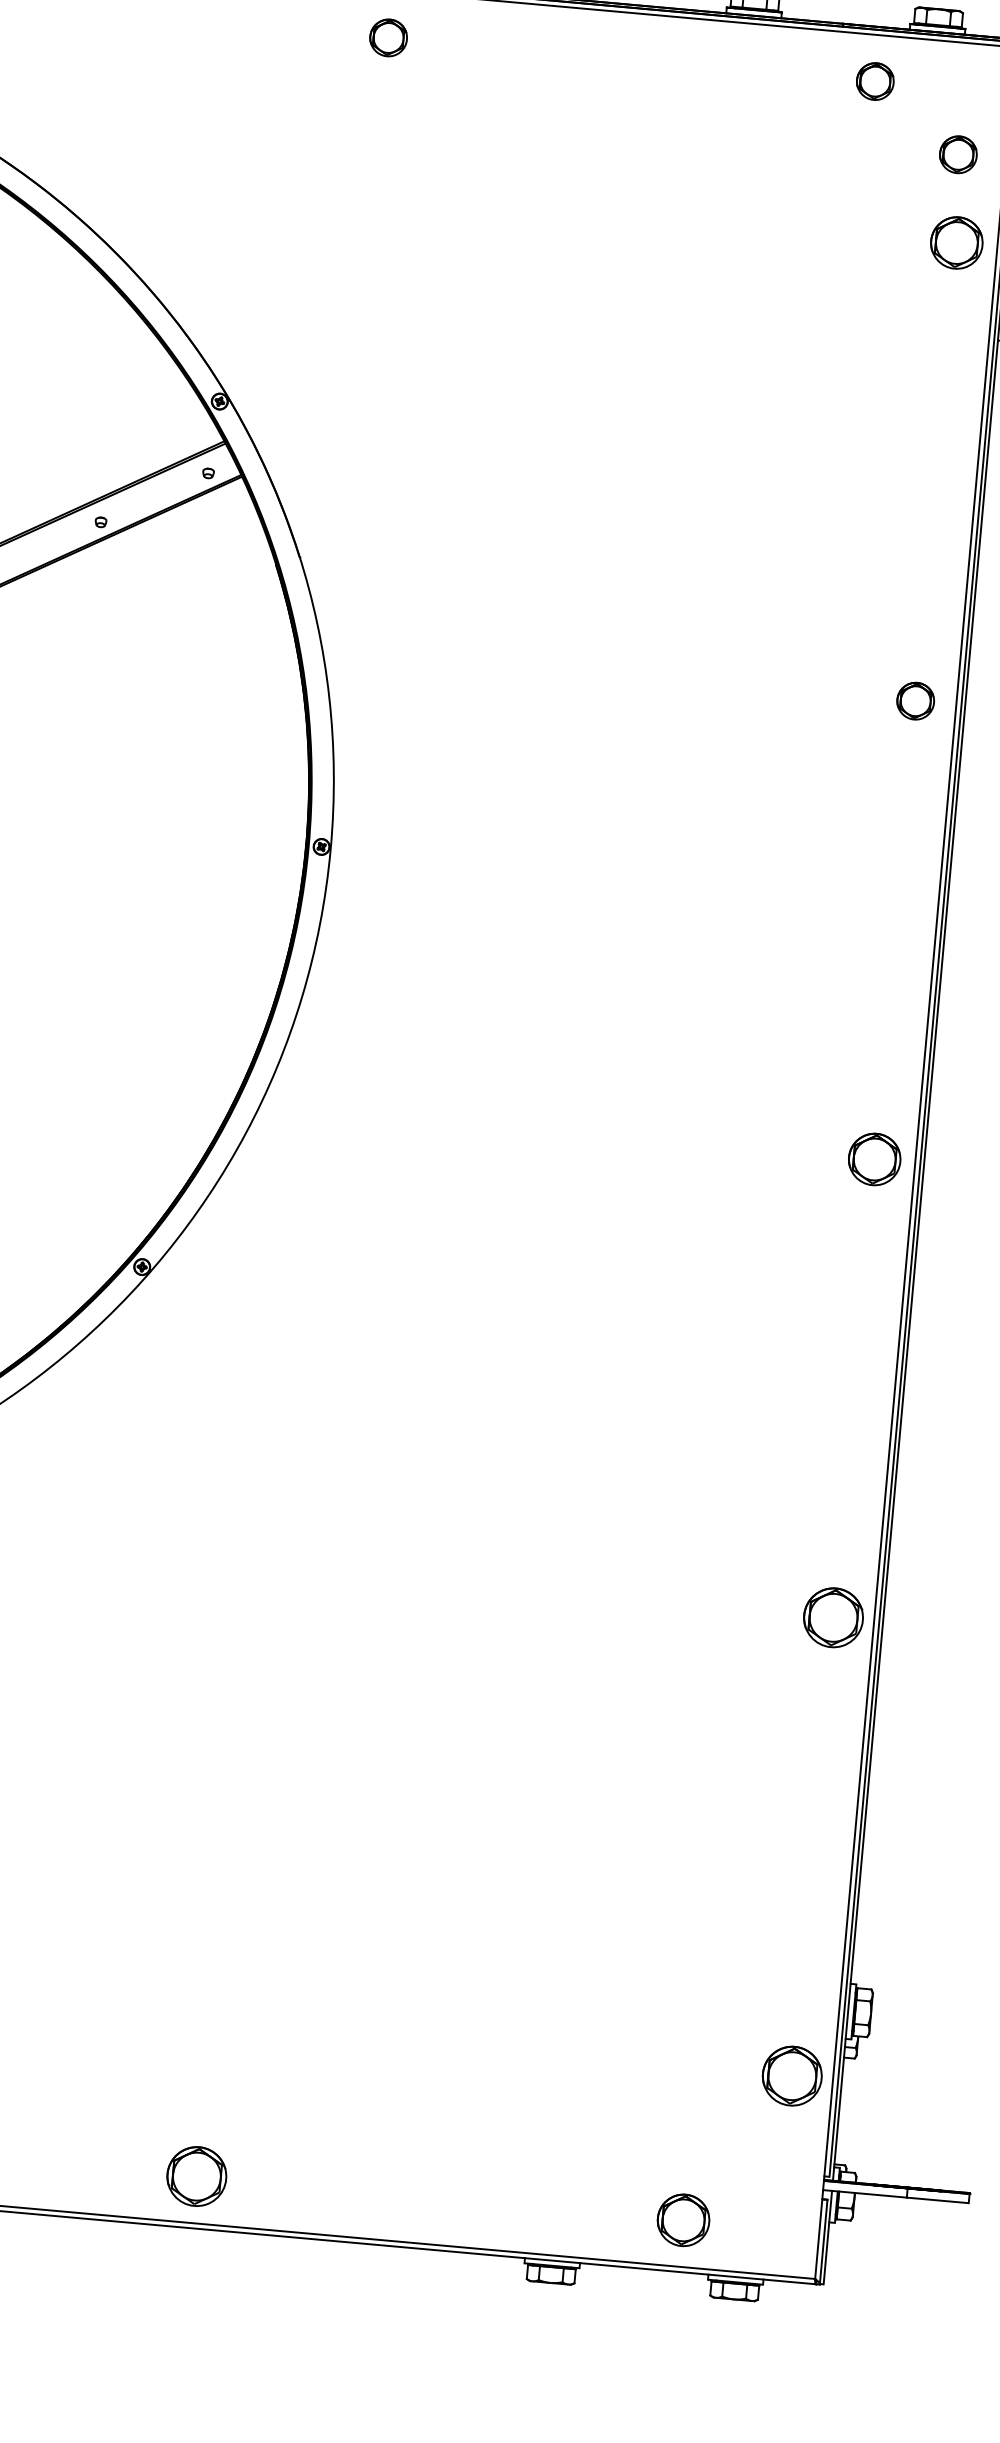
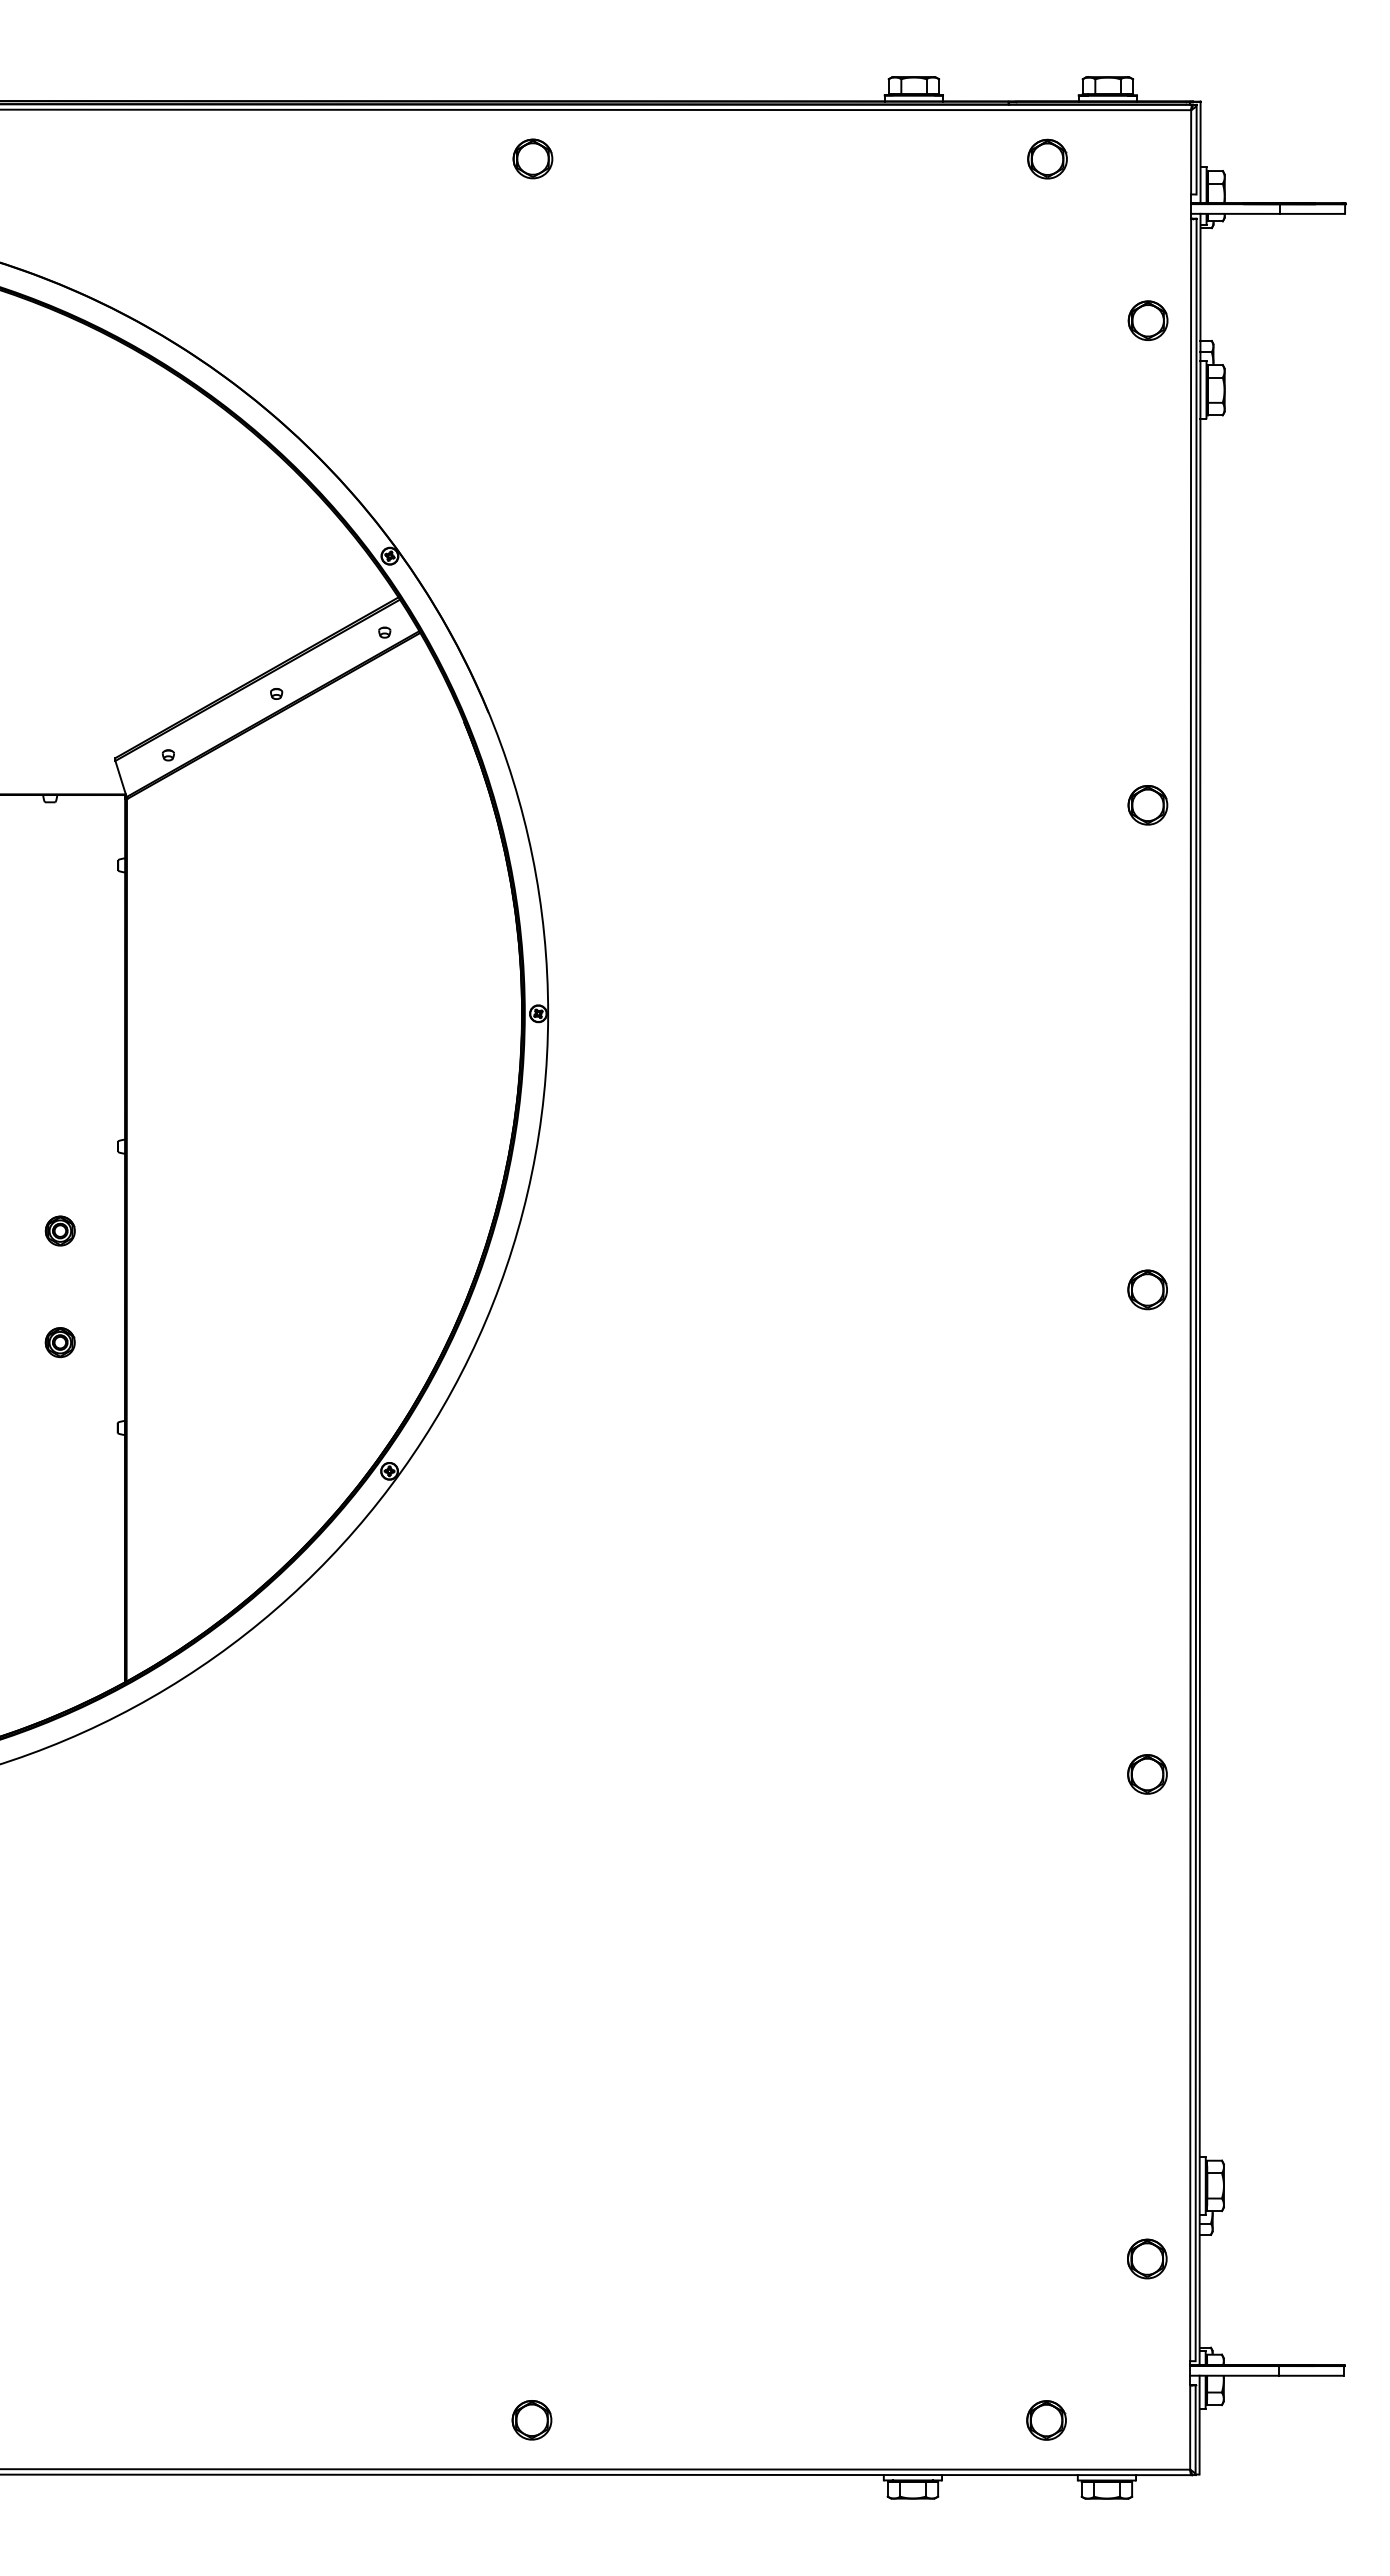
part: (958, 154) -> (1141, 227), removed
part: (956, 242) -> (1147, 320), size x0.71
part: (874, 1159) -> (1147, 1289), size x0.71
part: (833, 1617) -> (1147, 1774), size x0.62
part: (792, 2075) -> (1147, 2258), size x0.62
part: (196, 2176) -> (531, 2420), size x0.62
part: (683, 2220) -> (1046, 2420), size x0.71

